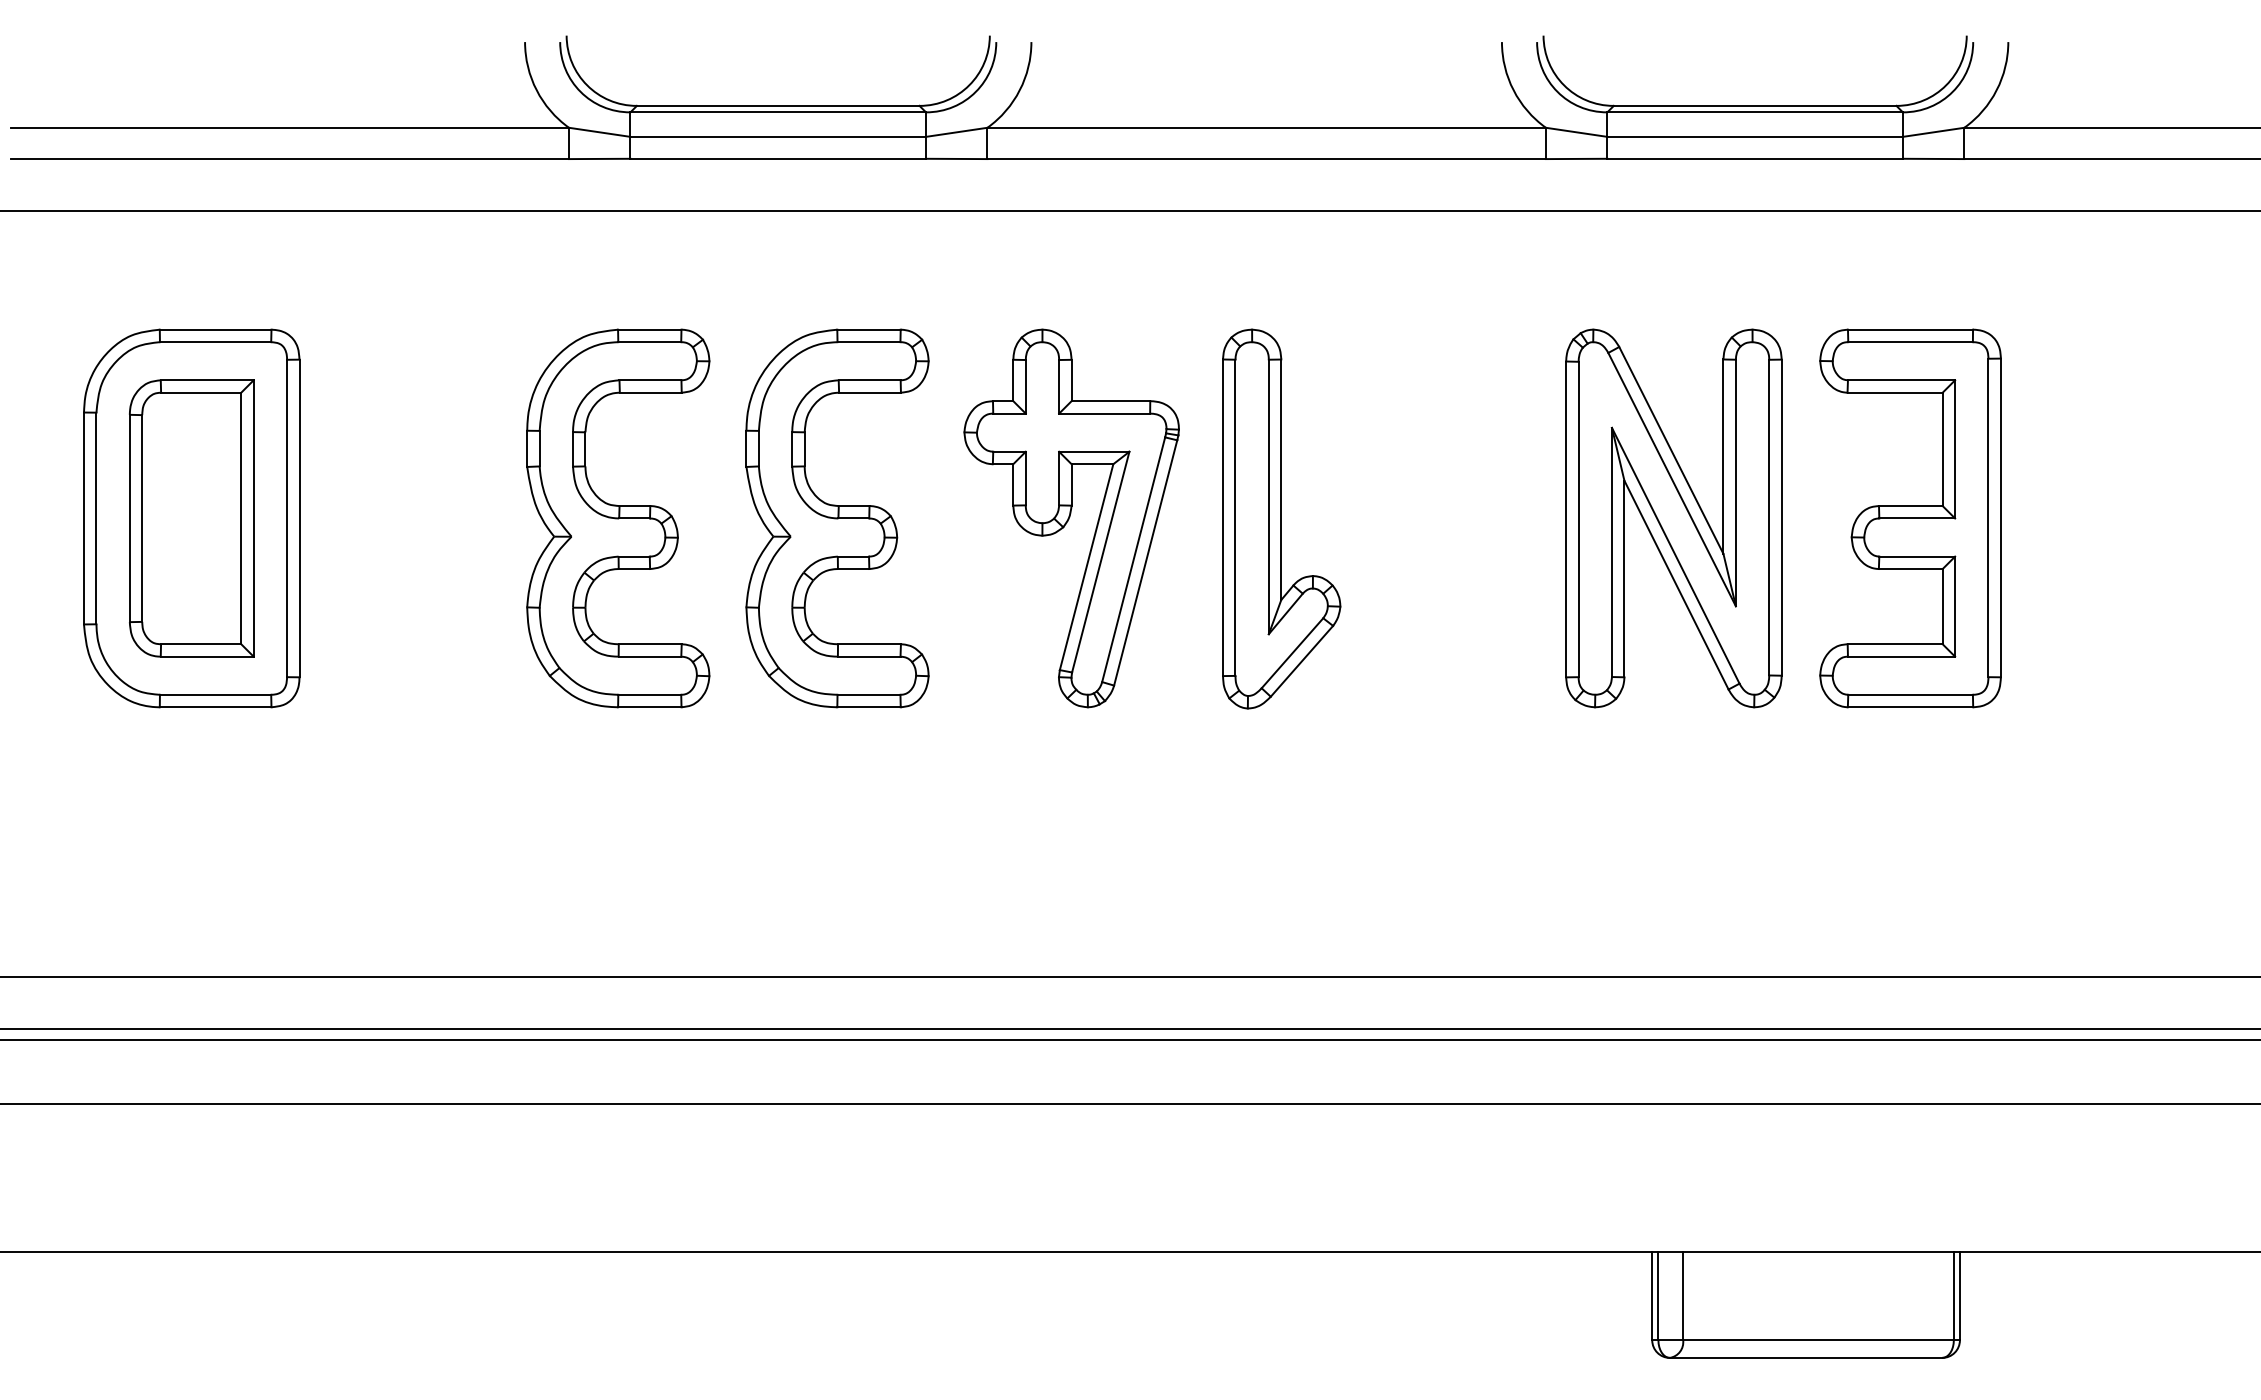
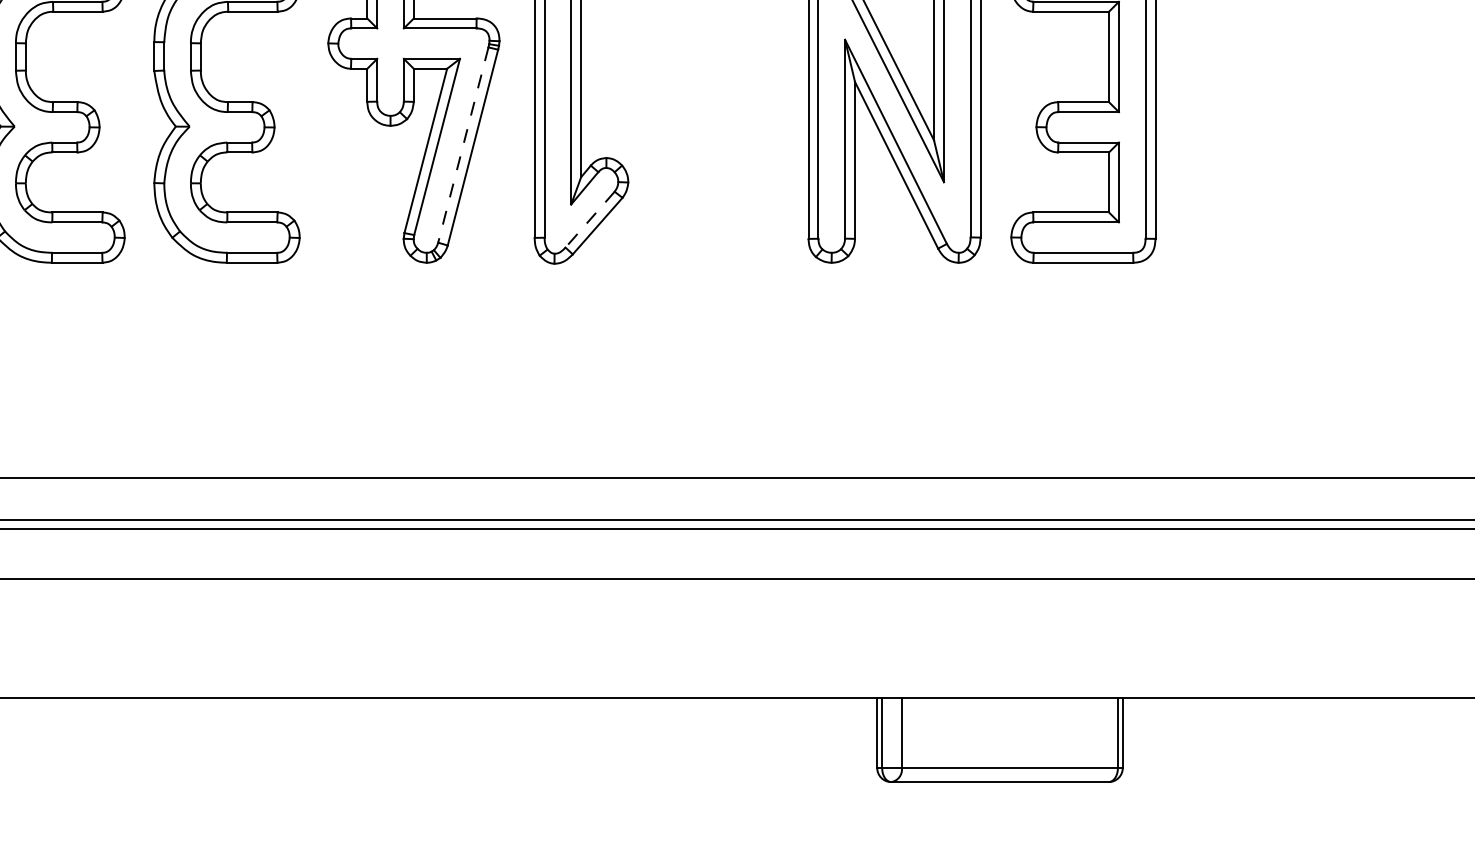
line: (1133, 560) -> (463, 145), solid -> dashed
line: (1292, 653) -> (590, 219), solid -> dashed

